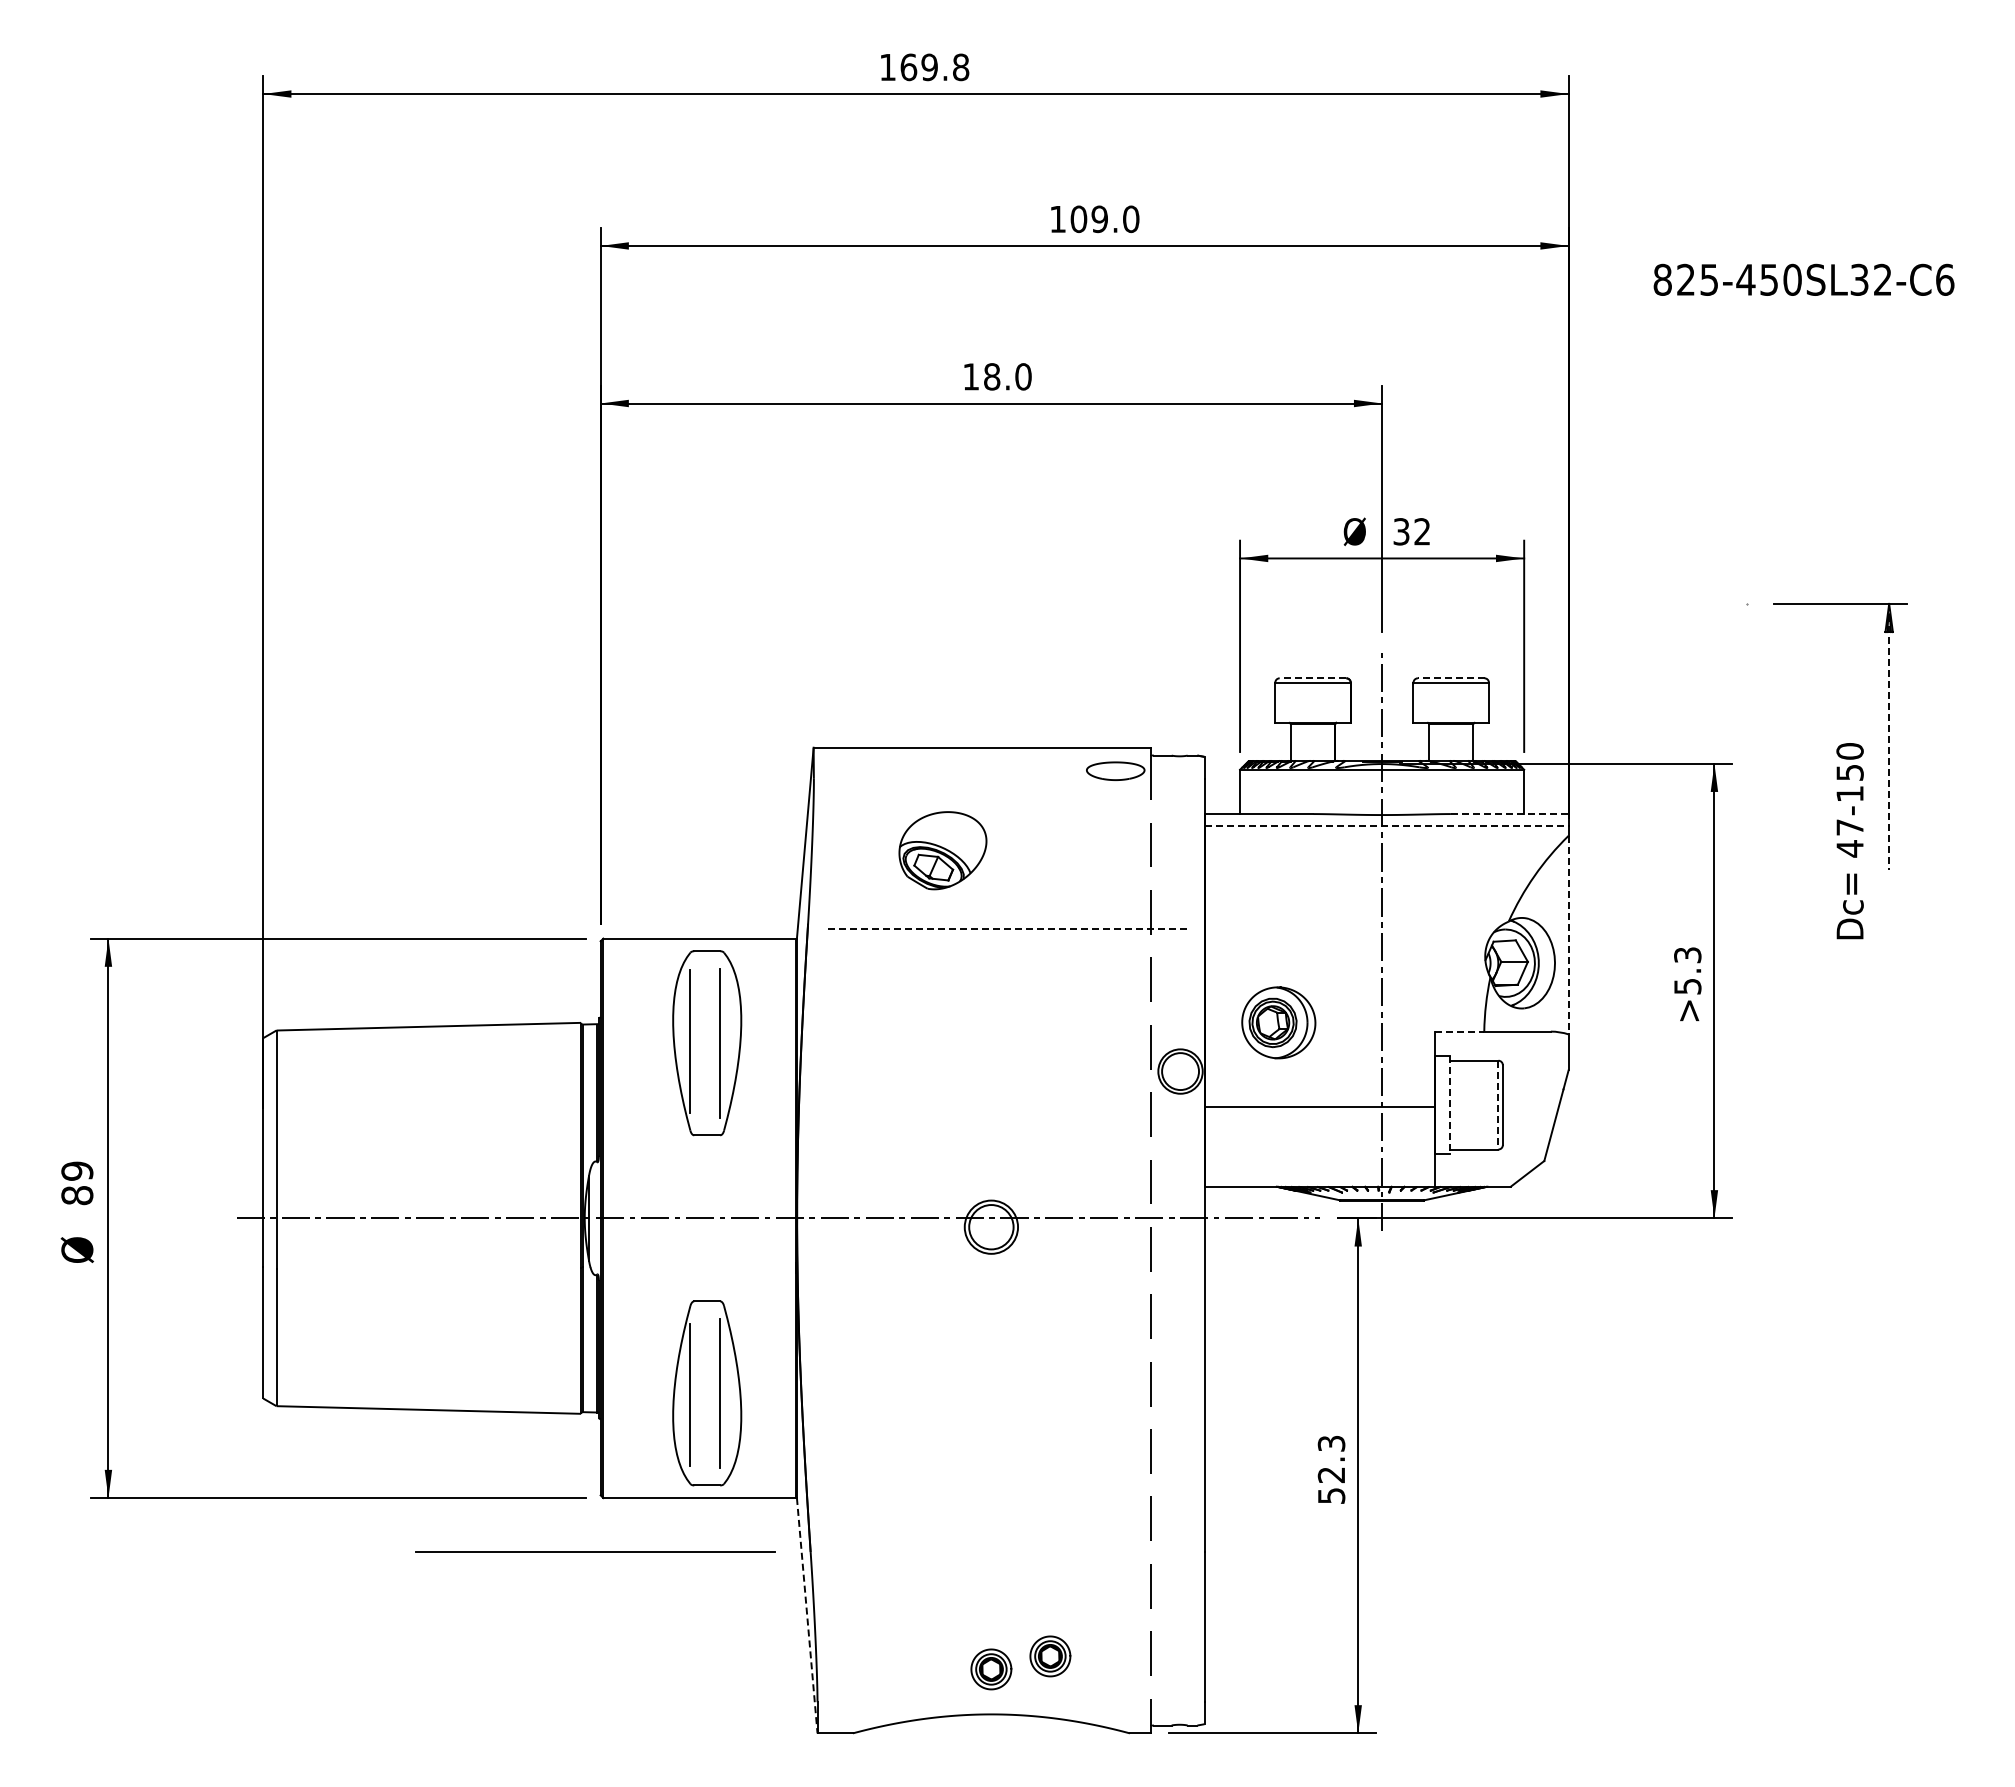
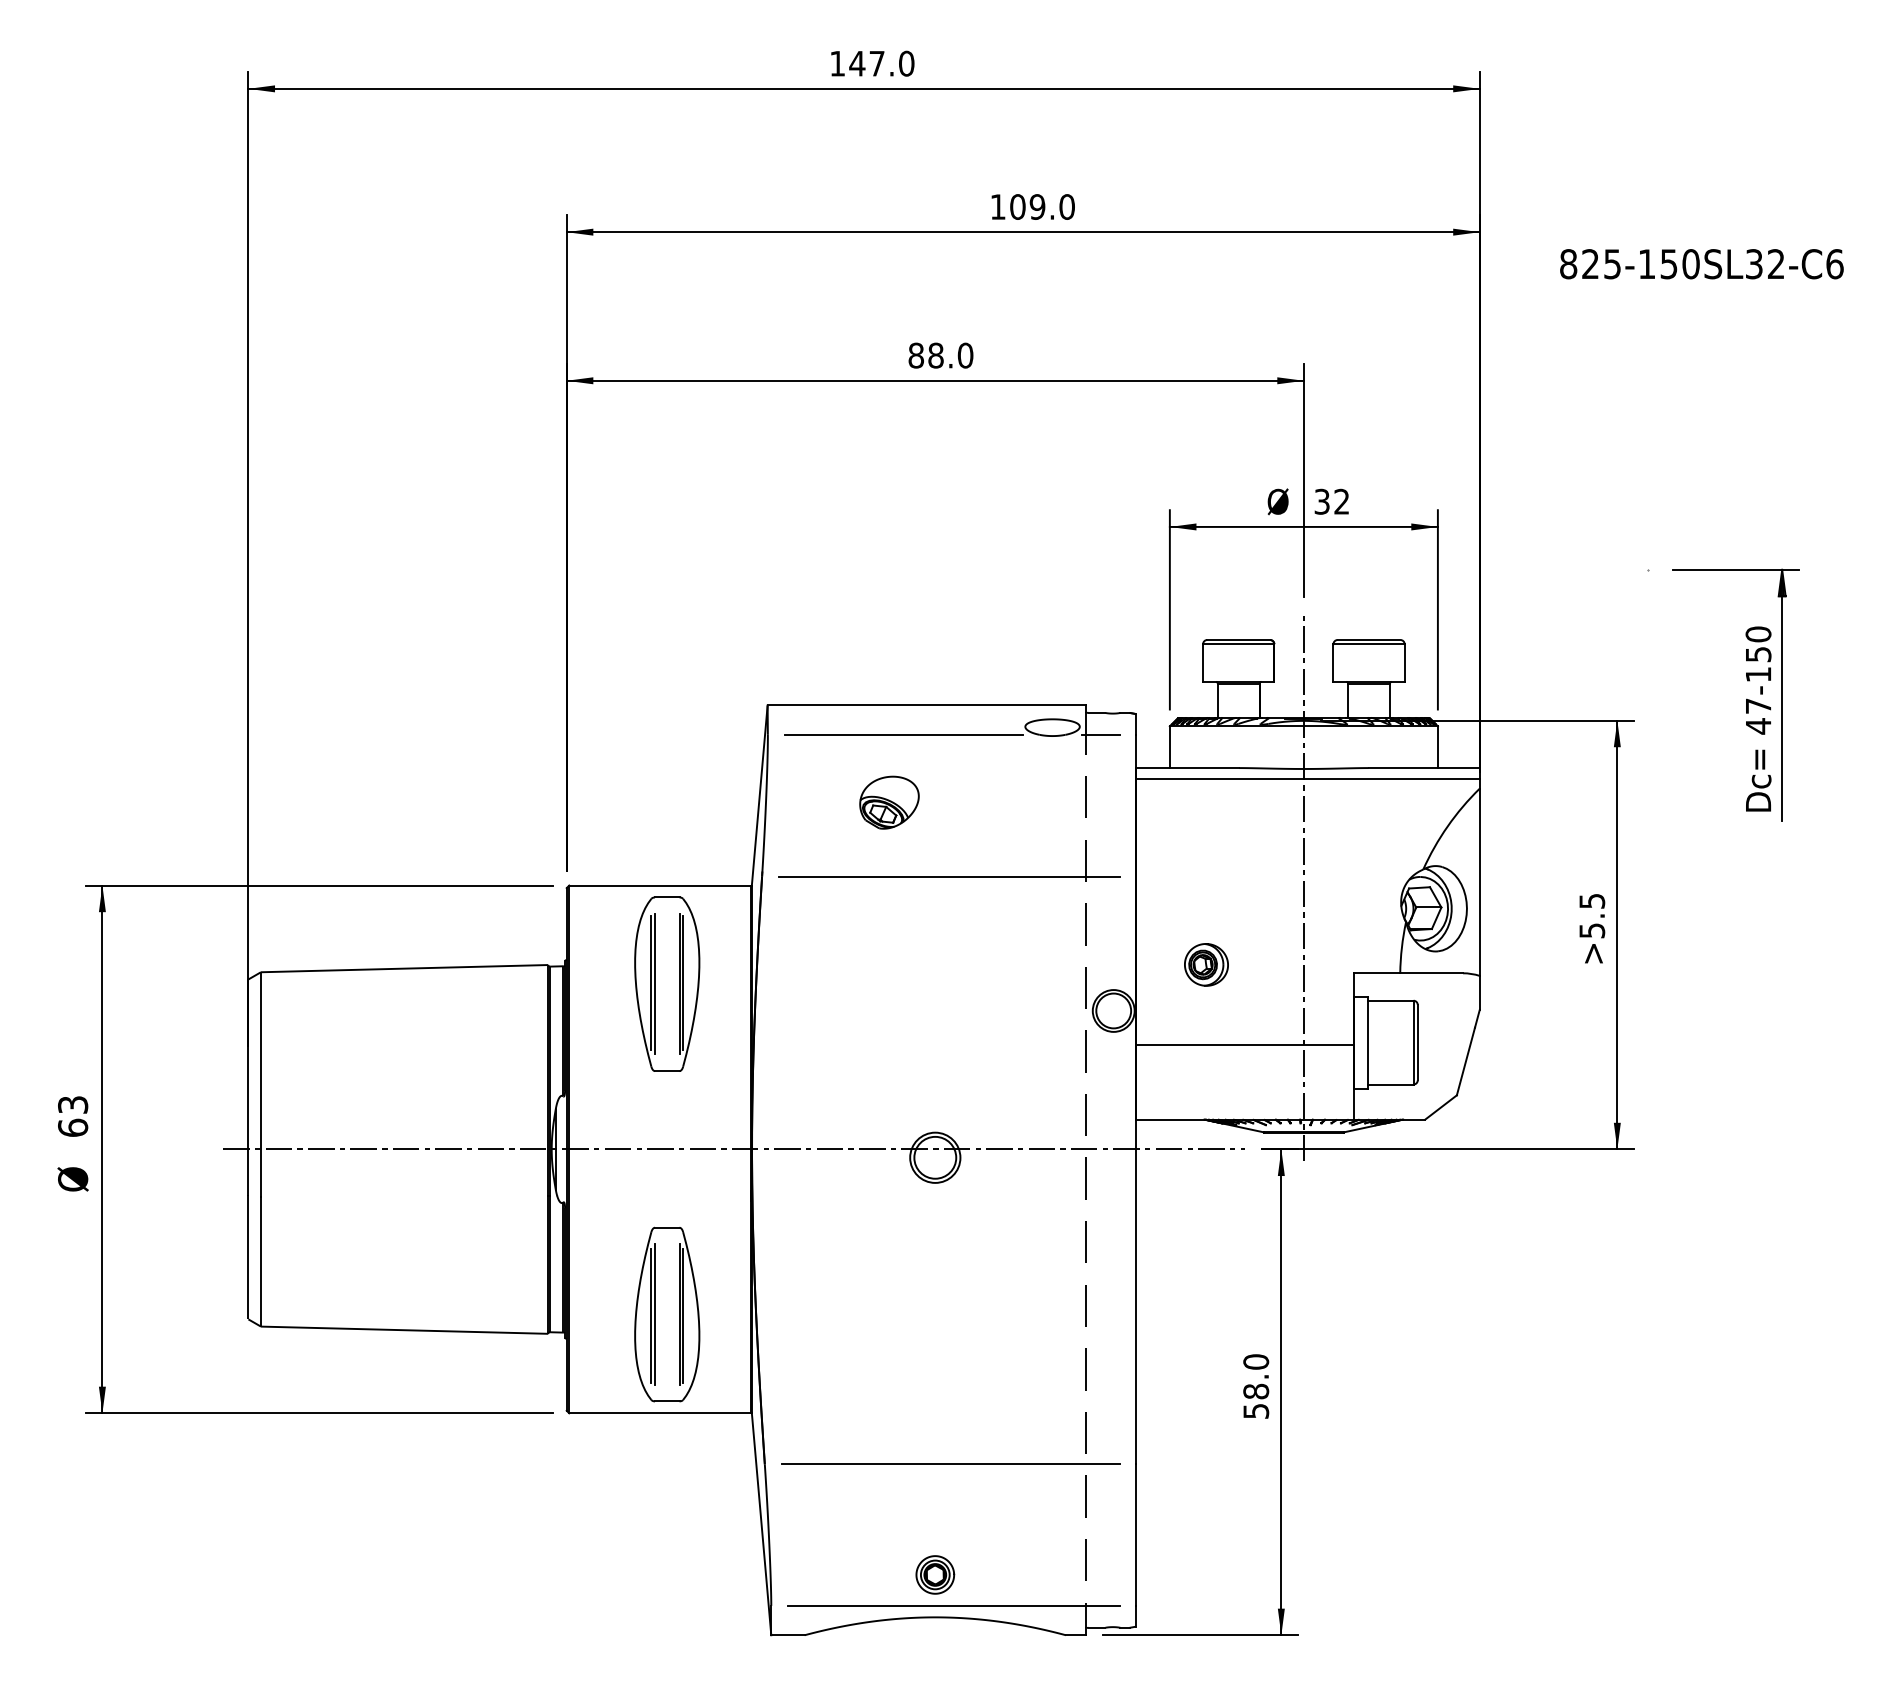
text: (934, 67) -> (881, 63), 169.8 -> 147.0
text: (1745, 279) -> (1646, 263), 825-450SL32-C6 -> 825-150SL32-C6
text: (971, 376) -> (916, 355), 18.0 -> 88.0
line: (1312, 678) -> (1238, 640), dashed -> solid
line: (1450, 678) -> (1368, 640), dashed -> solid
line: (1889, 737) -> (1782, 695), dashed -> solid
line: (957, 778) -> (903, 734), added
line: (1166, 778) -> (1100, 734), added
line: (1509, 814) -> (1424, 768), dashed -> solid
line: (1387, 825) -> (1308, 778), dashed -> solid
text: (1849, 841) -> (1757, 719), moved
part: (942, 850) -> (889, 802), size x0.71
line: (1006, 929) -> (949, 876), dashed -> solid
line: (1568, 935) -> (1479, 882), dashed -> solid
text: (1687, 954) -> (1591, 900), >5.3 -> >5.5
part: (1278, 1022) -> (1206, 964), size x0.62
line: (1460, 1031) -> (1377, 973), dashed -> solid
line: (724, 1041) -> (683, 982), added
line: (694, 1042) -> (655, 983), added
line: (1449, 1105) -> (1367, 1042), dashed -> solid
line: (1498, 1105) -> (1413, 1042), dashed -> solid
text: (77, 1183) -> (73, 1116), 89 -> 63
line: (694, 1393) -> (655, 1314), added
line: (724, 1394) -> (683, 1315), added
text: (1331, 1459) -> (1256, 1376), 52.3 -> 58.0
line: (595, 1551) -> (950, 1463), moved
line: (807, 1616) -> (761, 1525), dashed -> solid
part: (1050, 1656) -> (991, 1562), removed
line: (1010, 1702) -> (953, 1606), added

